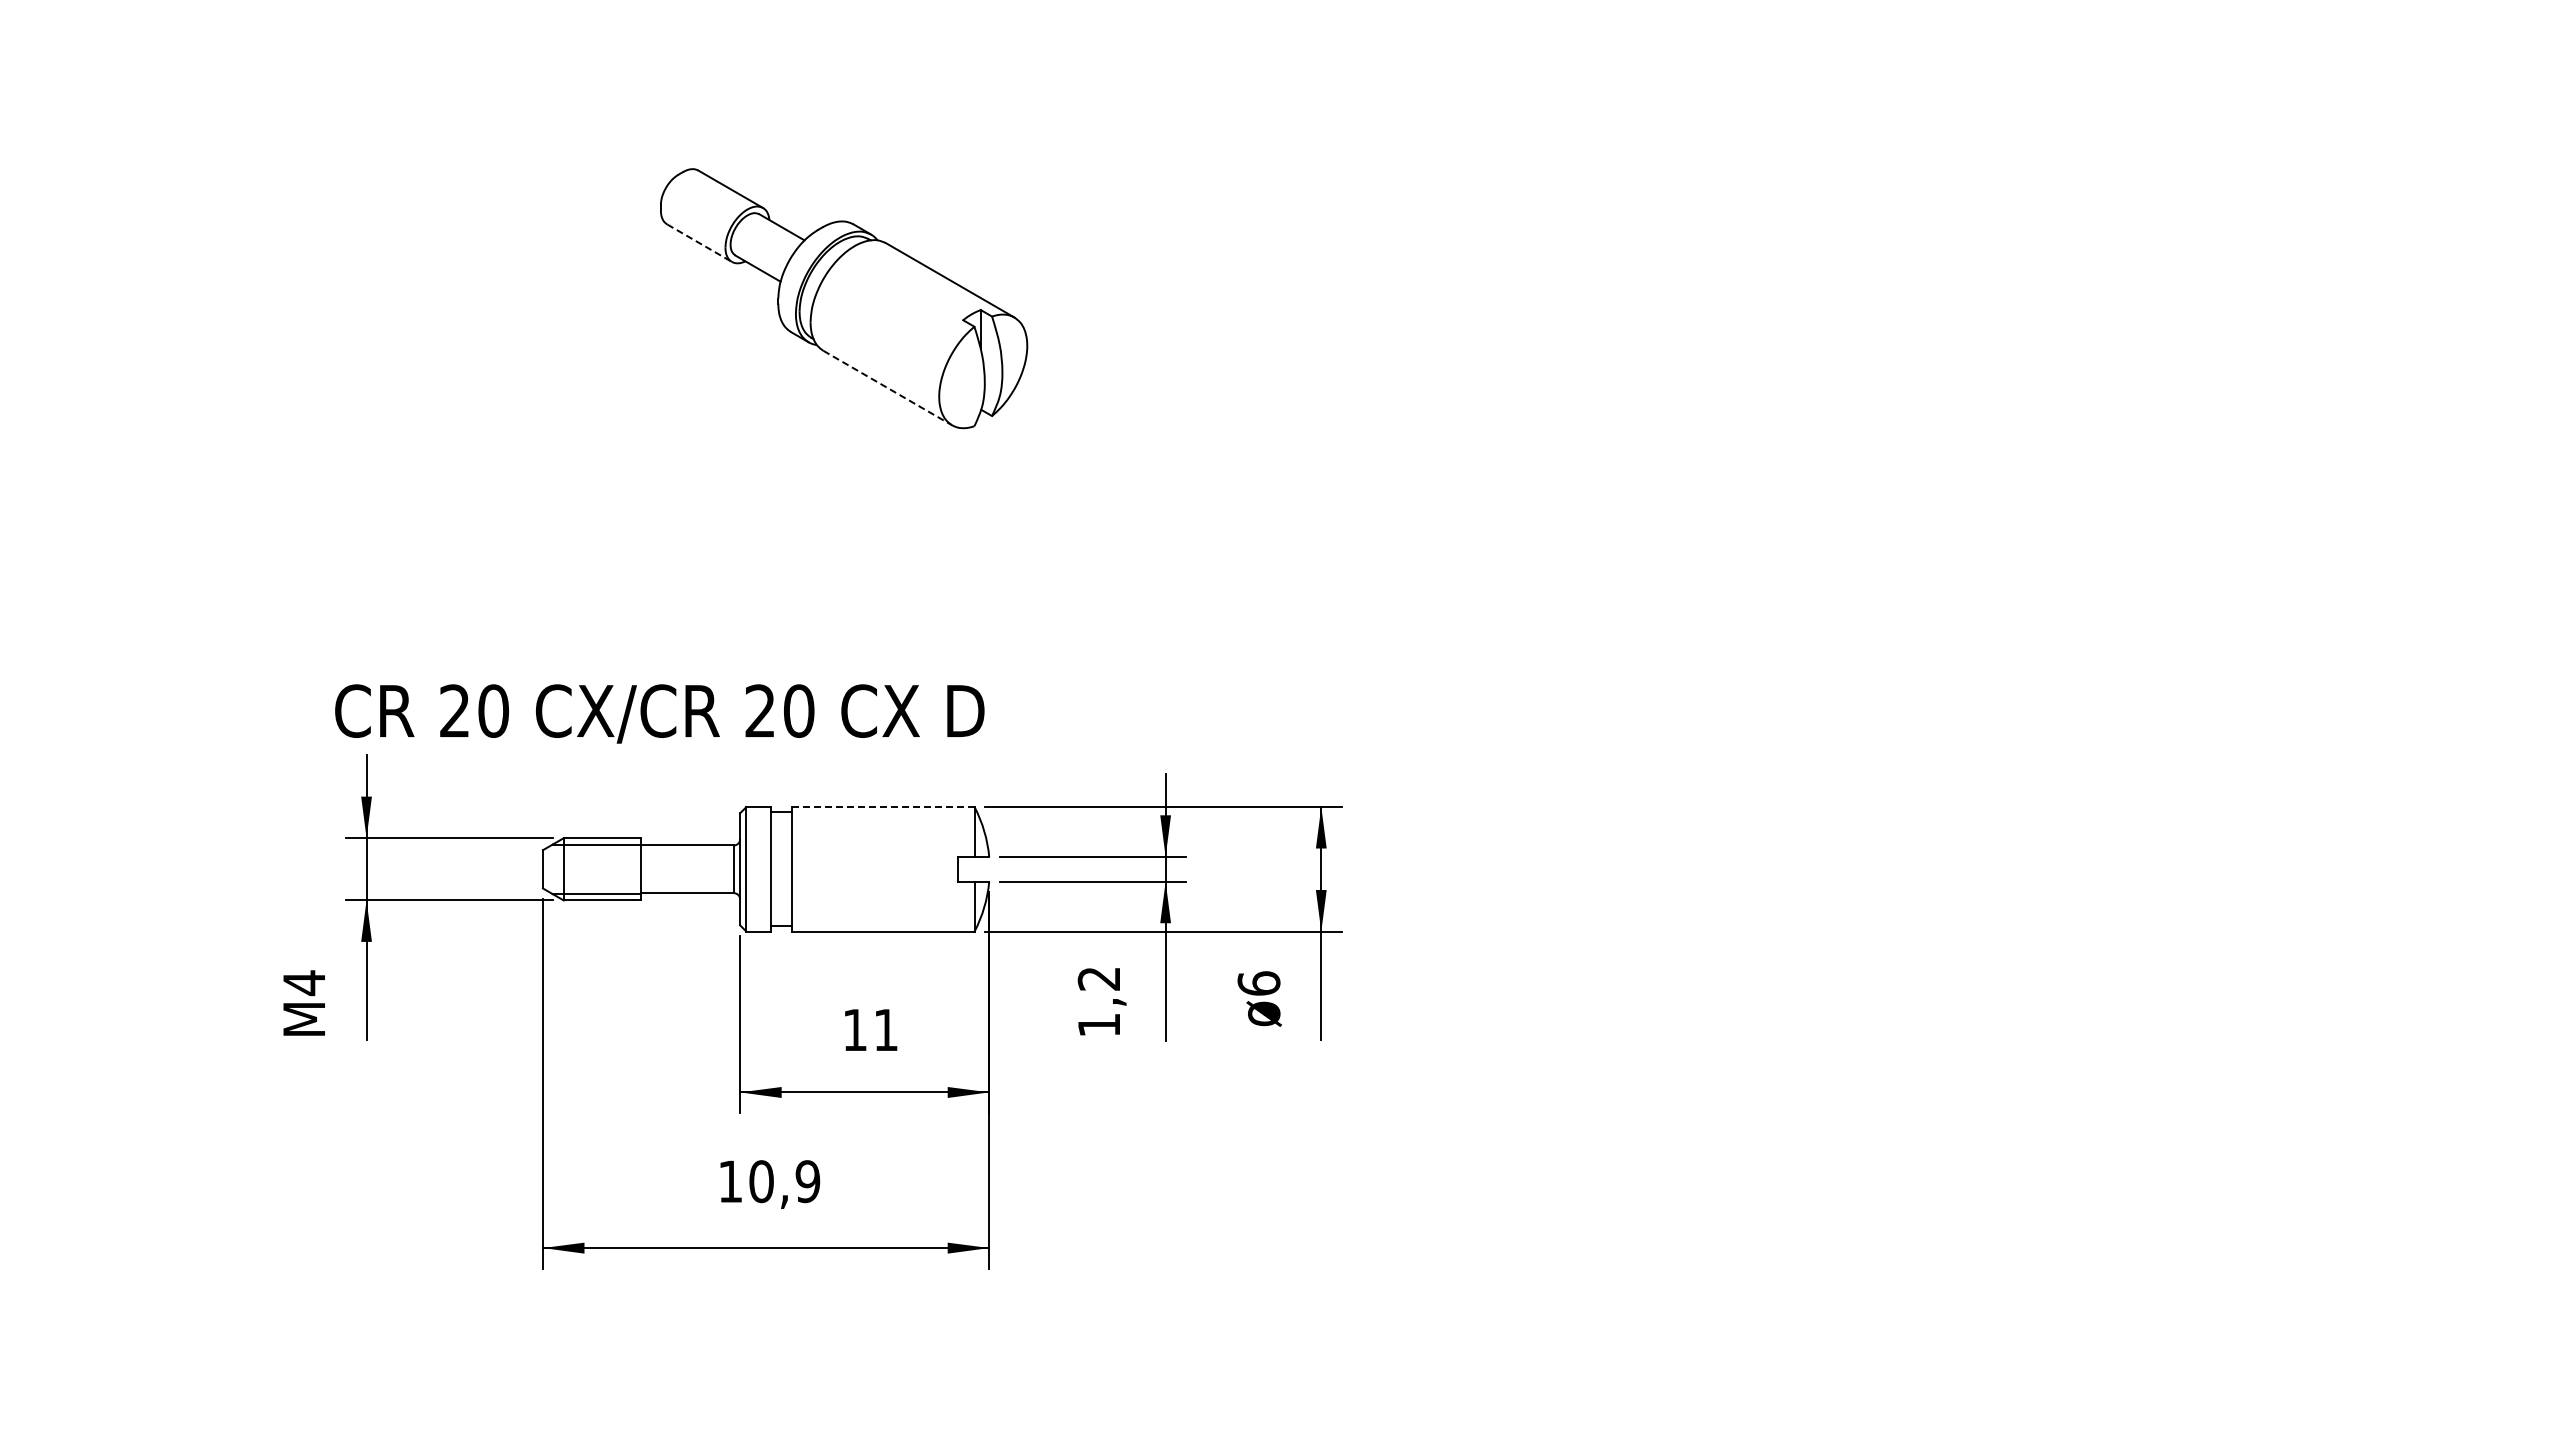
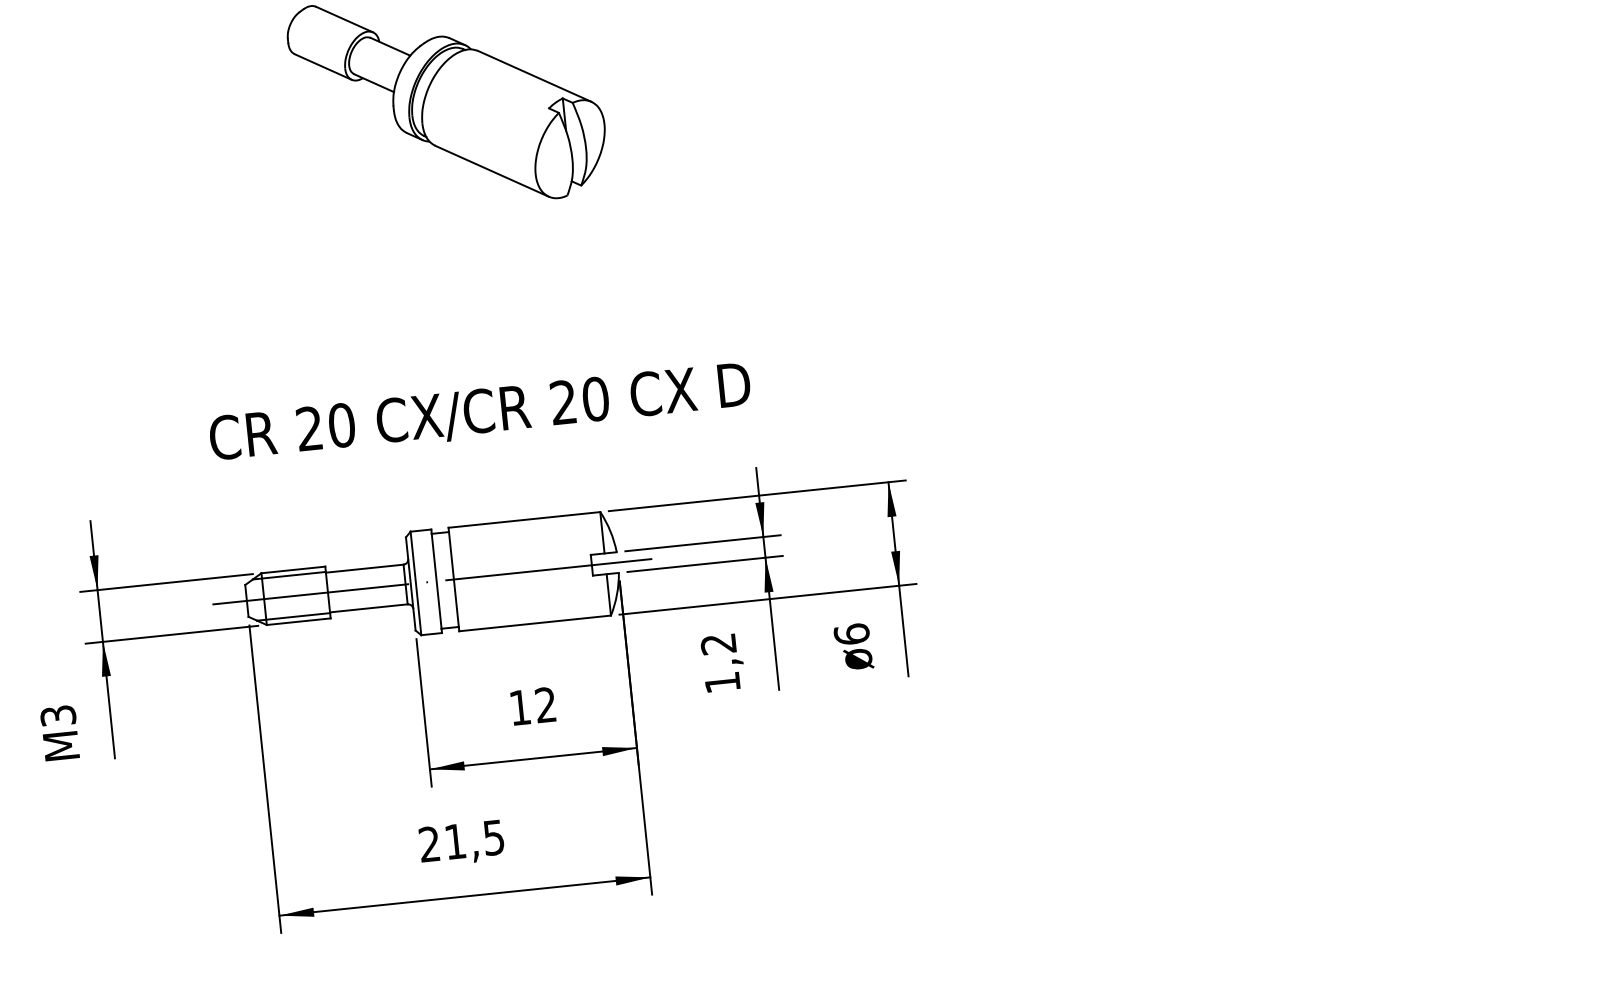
line: (700, 243) -> (324, 67), dashed -> solid
line: (888, 388) -> (492, 171), dashed -> solid
text: (659, 713) -> (479, 413), moved
line: (882, 807) -> (523, 520), dashed -> solid
line: (765, 869) -> (431, 581), added
text: (303, 983) -> (57, 716), M4 -> M3
text: (885, 1029) -> (545, 704), 11 -> 12
text: (769, 1181) -> (461, 840), 10,9 -> 21,5

